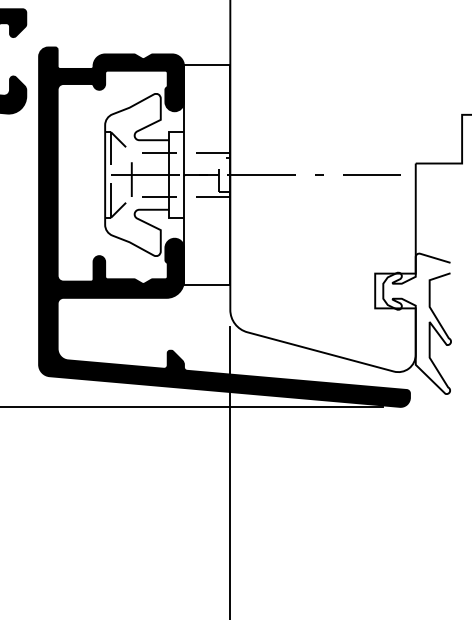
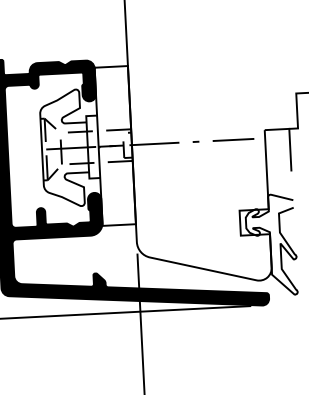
line: (449, 192) -> (290, 149), added

